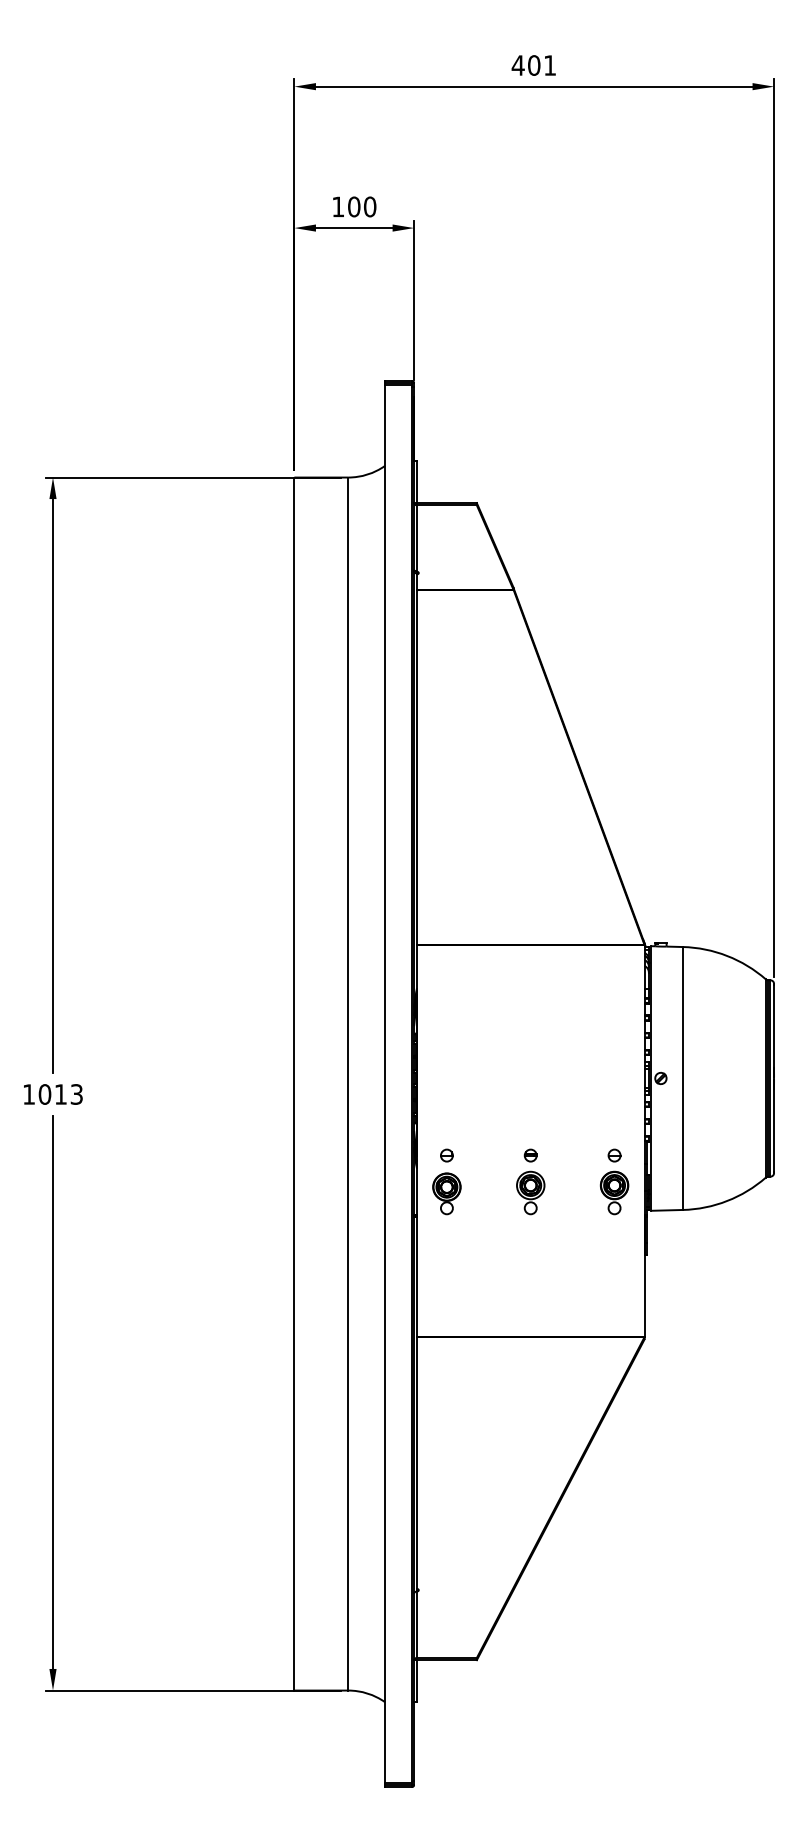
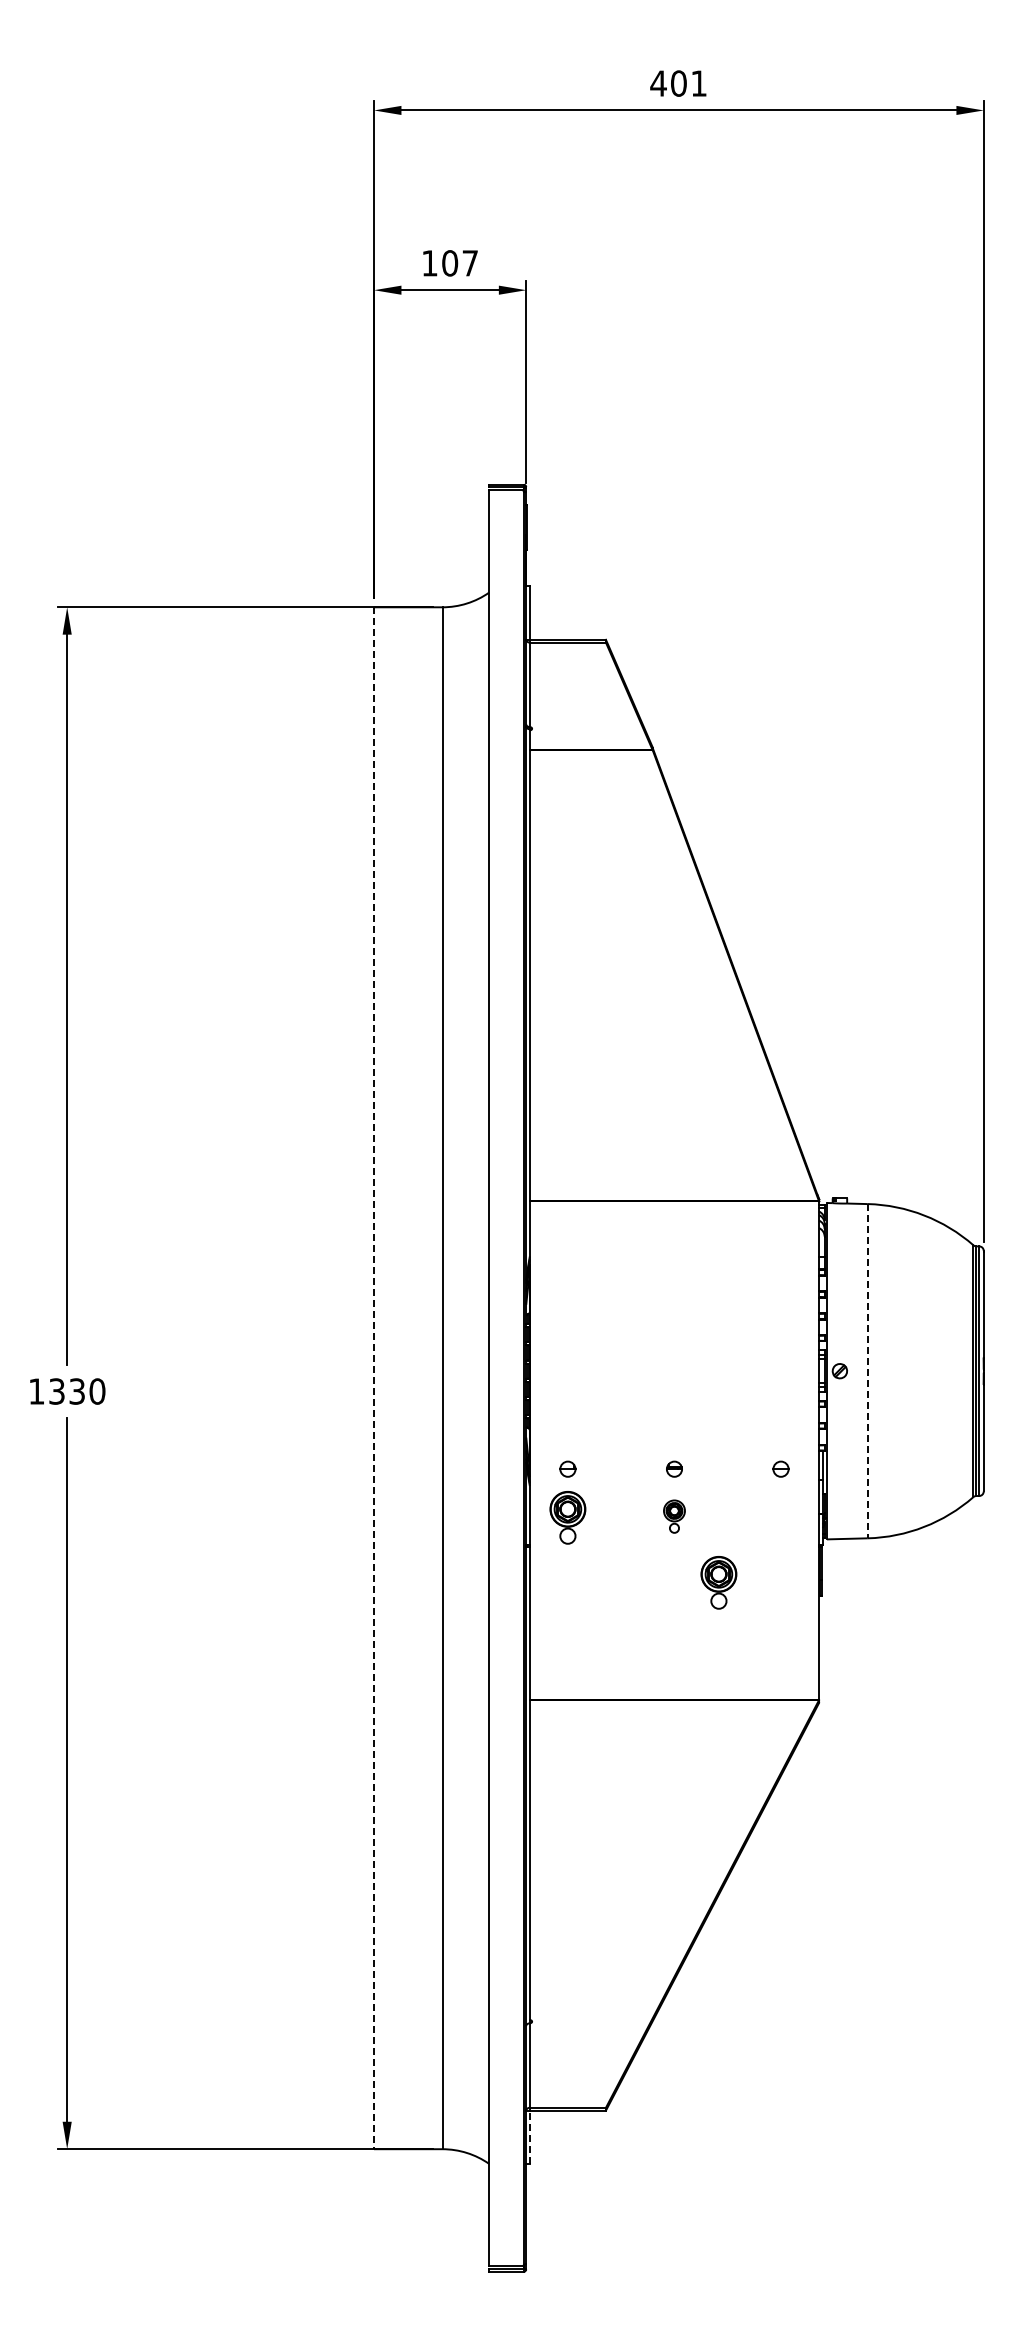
text: (370, 207) -> (470, 263), 100 -> 107
line: (682, 1078) -> (867, 1371), solid -> dashed
line: (294, 1084) -> (374, 1378), solid -> dashed
text: (61, 1094) -> (77, 1391), 1013 -> 1330
part: (530, 1192) -> (674, 1516), size x0.6
part: (614, 1192) -> (780, 1516), removed
part: (565, 1244) -> (718, 1582), added
line: (417, 1681) -> (530, 2137), solid -> dashed

